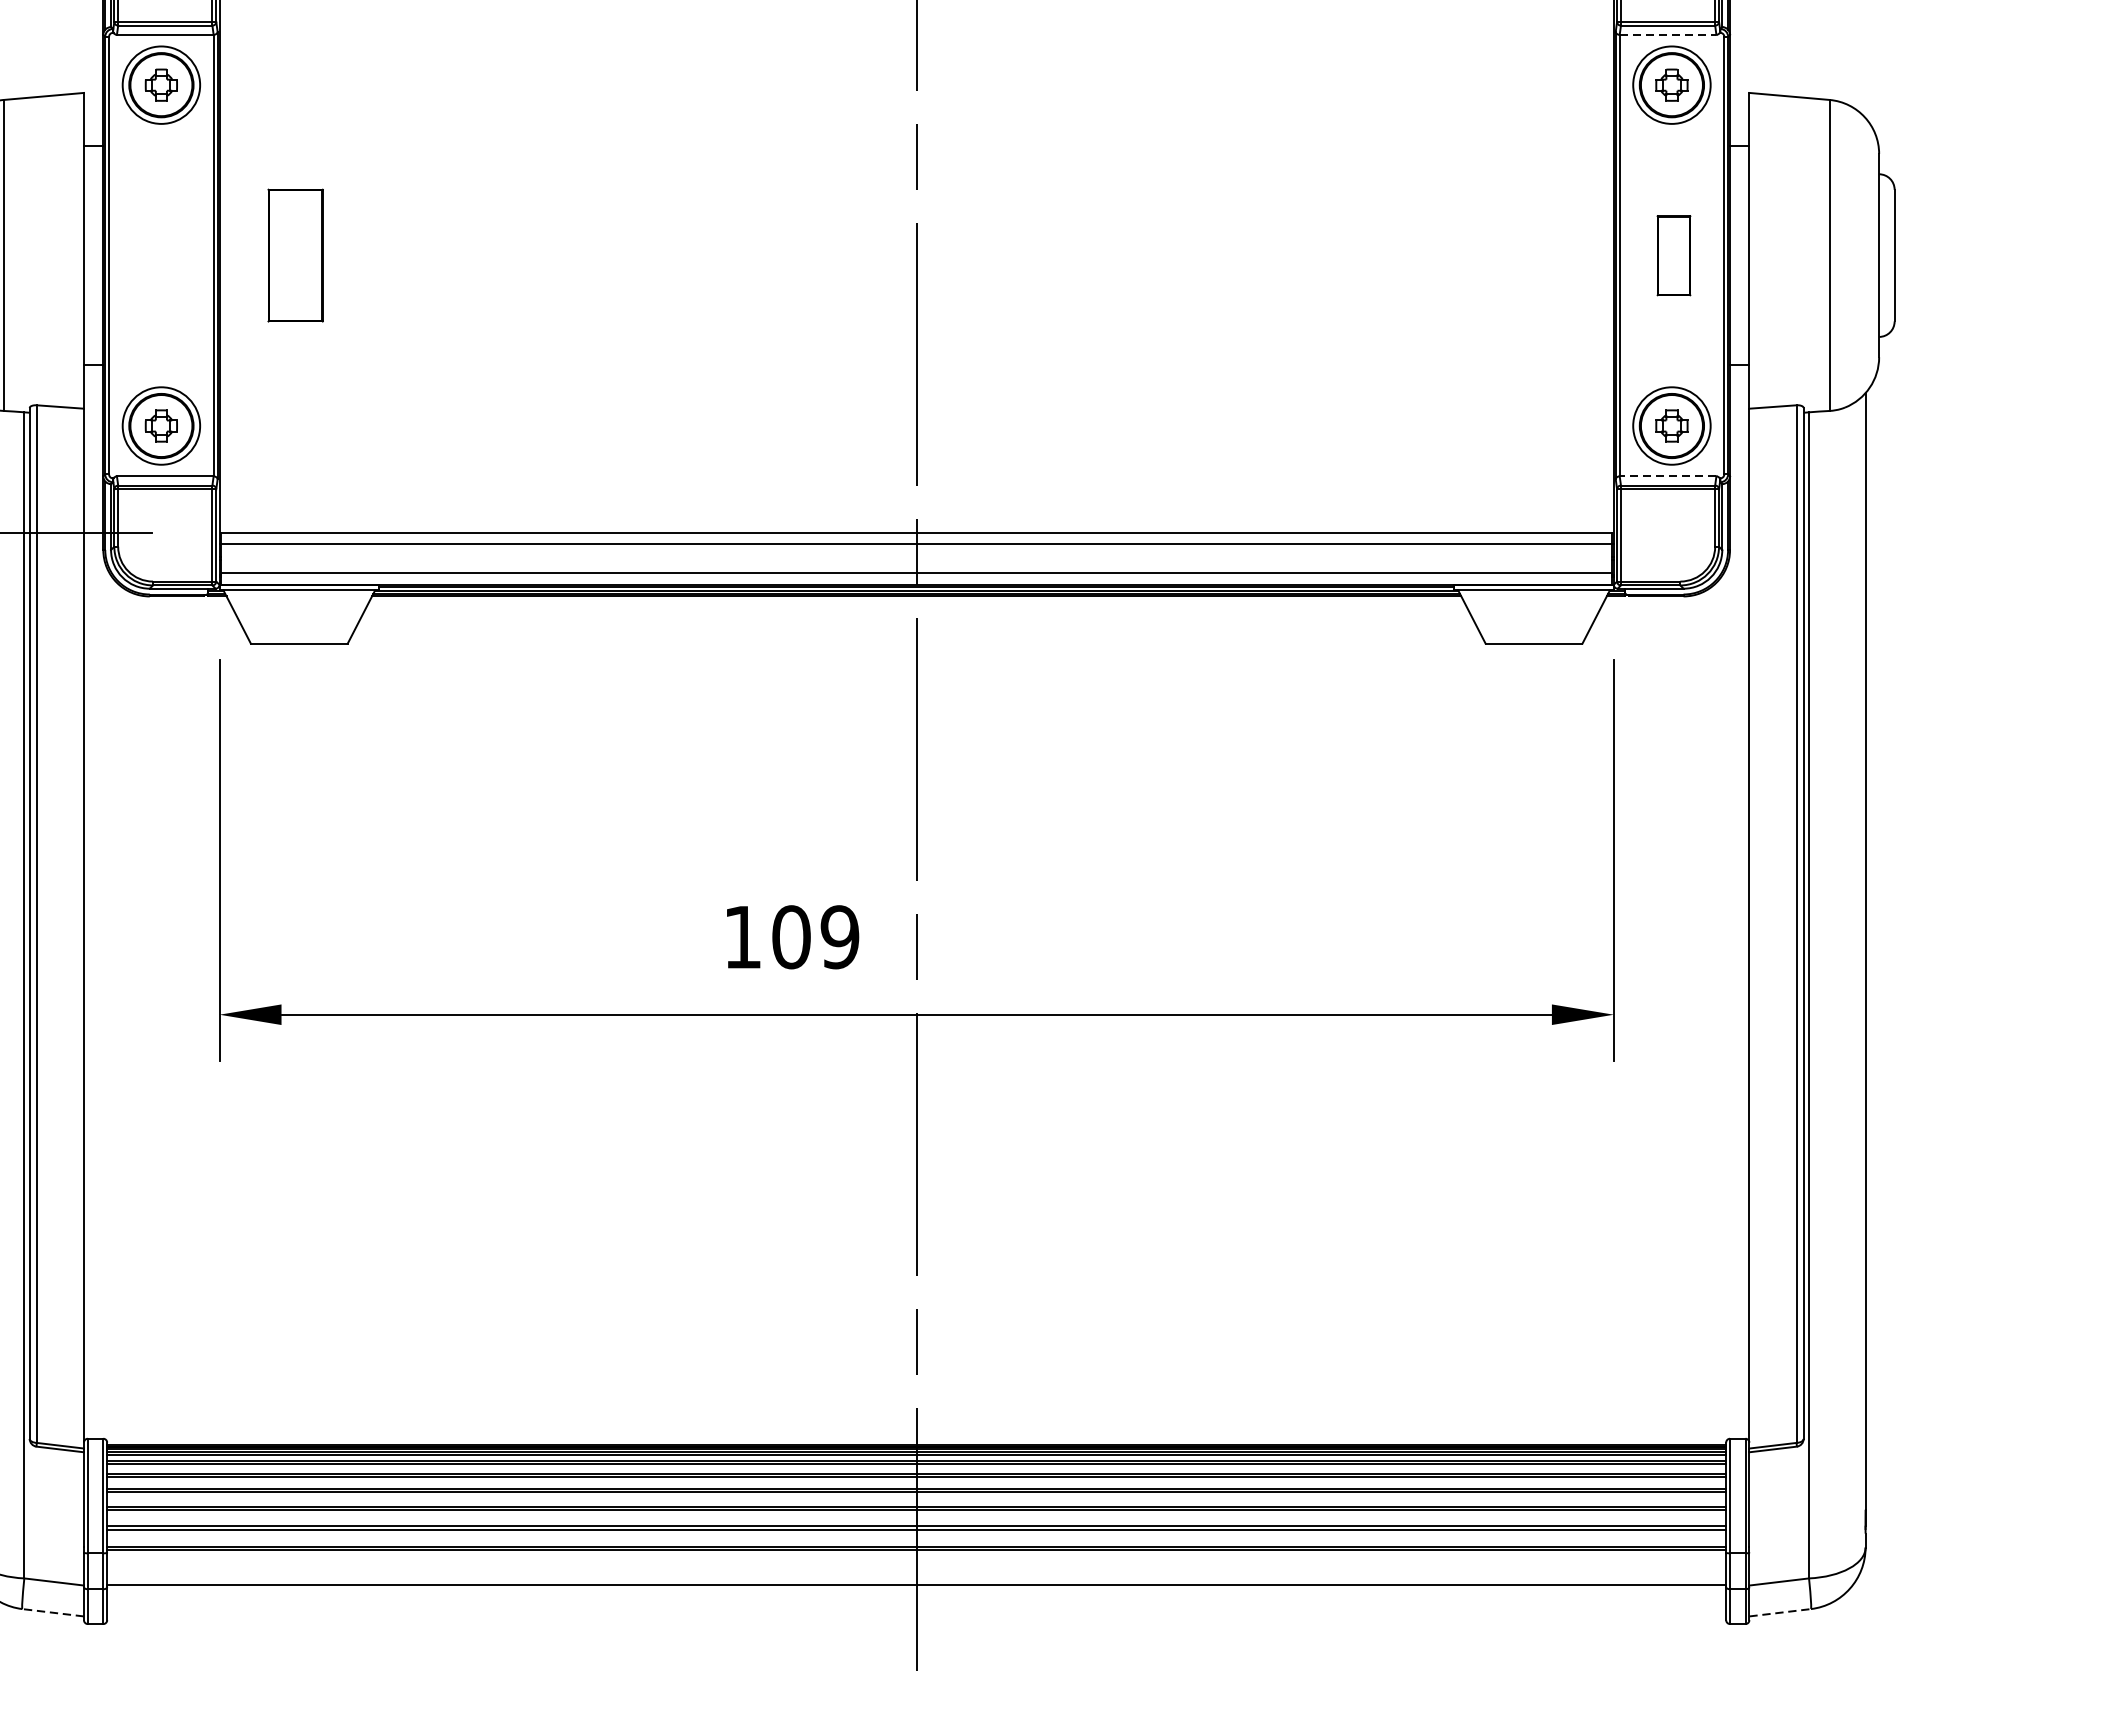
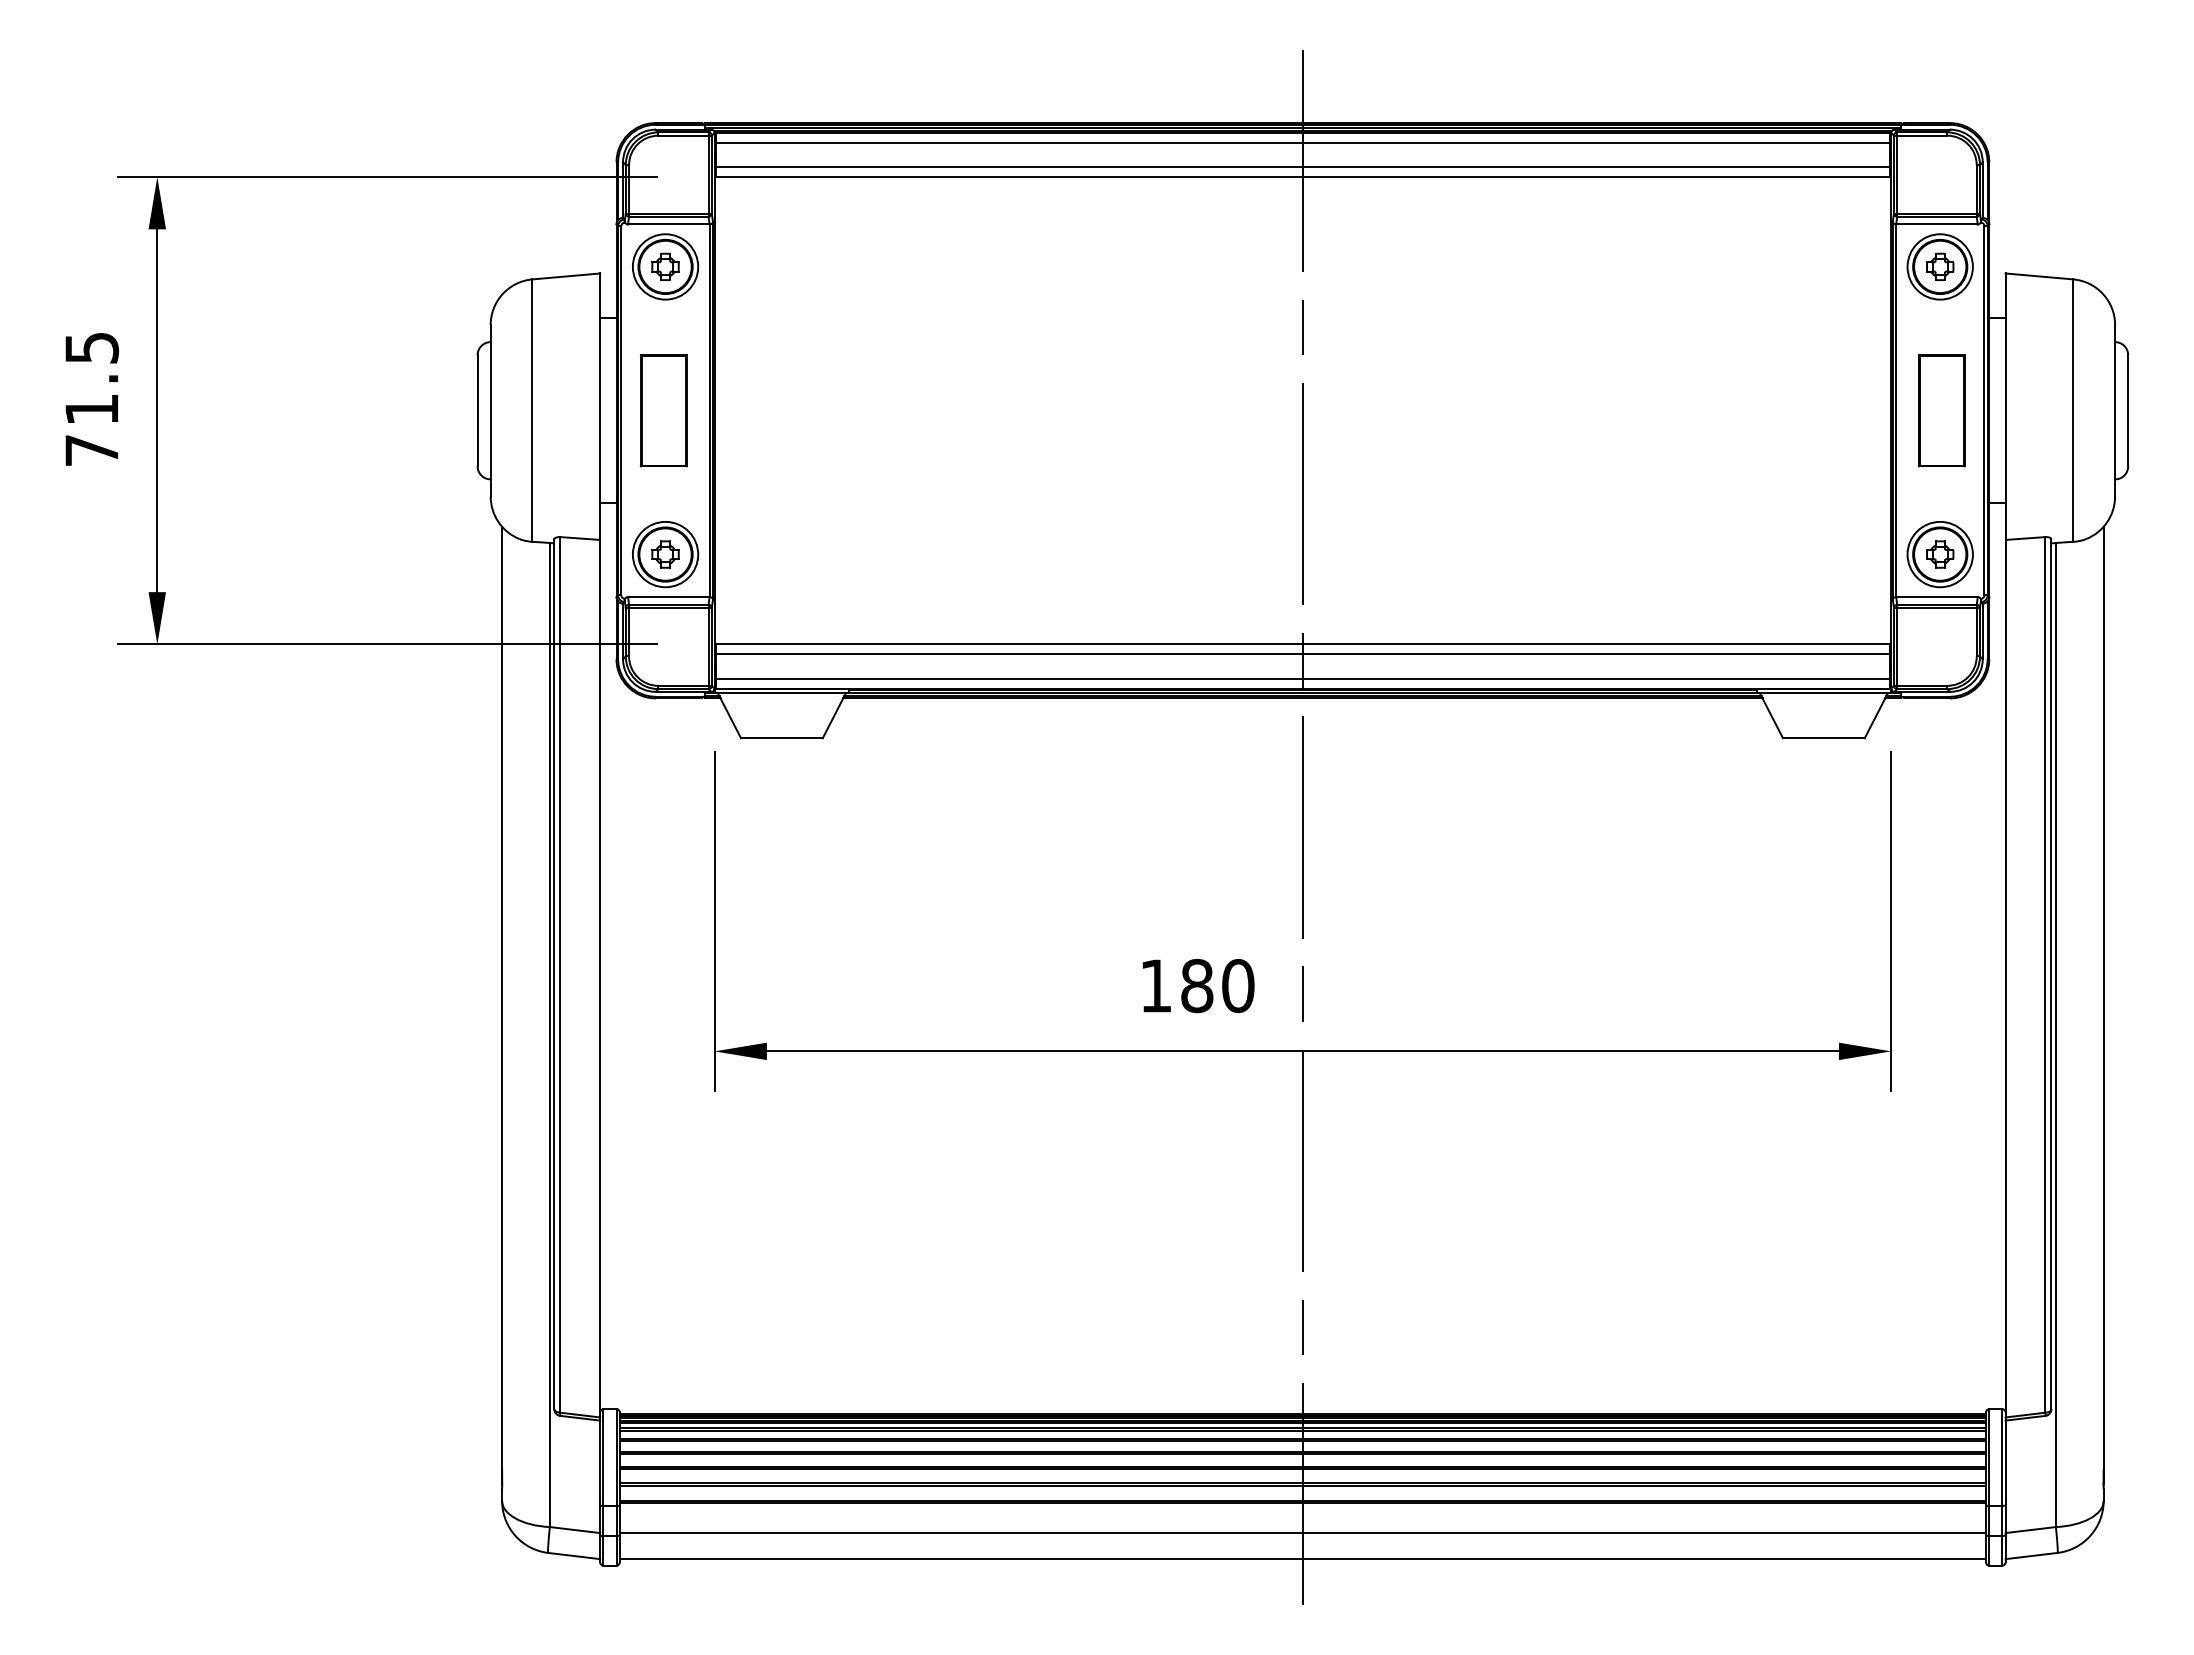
line: (1667, 34) -> (1936, 224), dashed -> solid
part: (295, 255) -> (663, 410), moved
part: (1673, 255) -> (1941, 410), size x1.67
line: (1667, 476) -> (1936, 597), dashed -> solid
text: (815, 937) -> (1217, 986), 109 -> 180
line: (52, 1612) -> (573, 1555), dashed -> solid
line: (1781, 1612) -> (2032, 1555), dashed -> solid
line: (916, 1616) -> (1302, 1559), added

